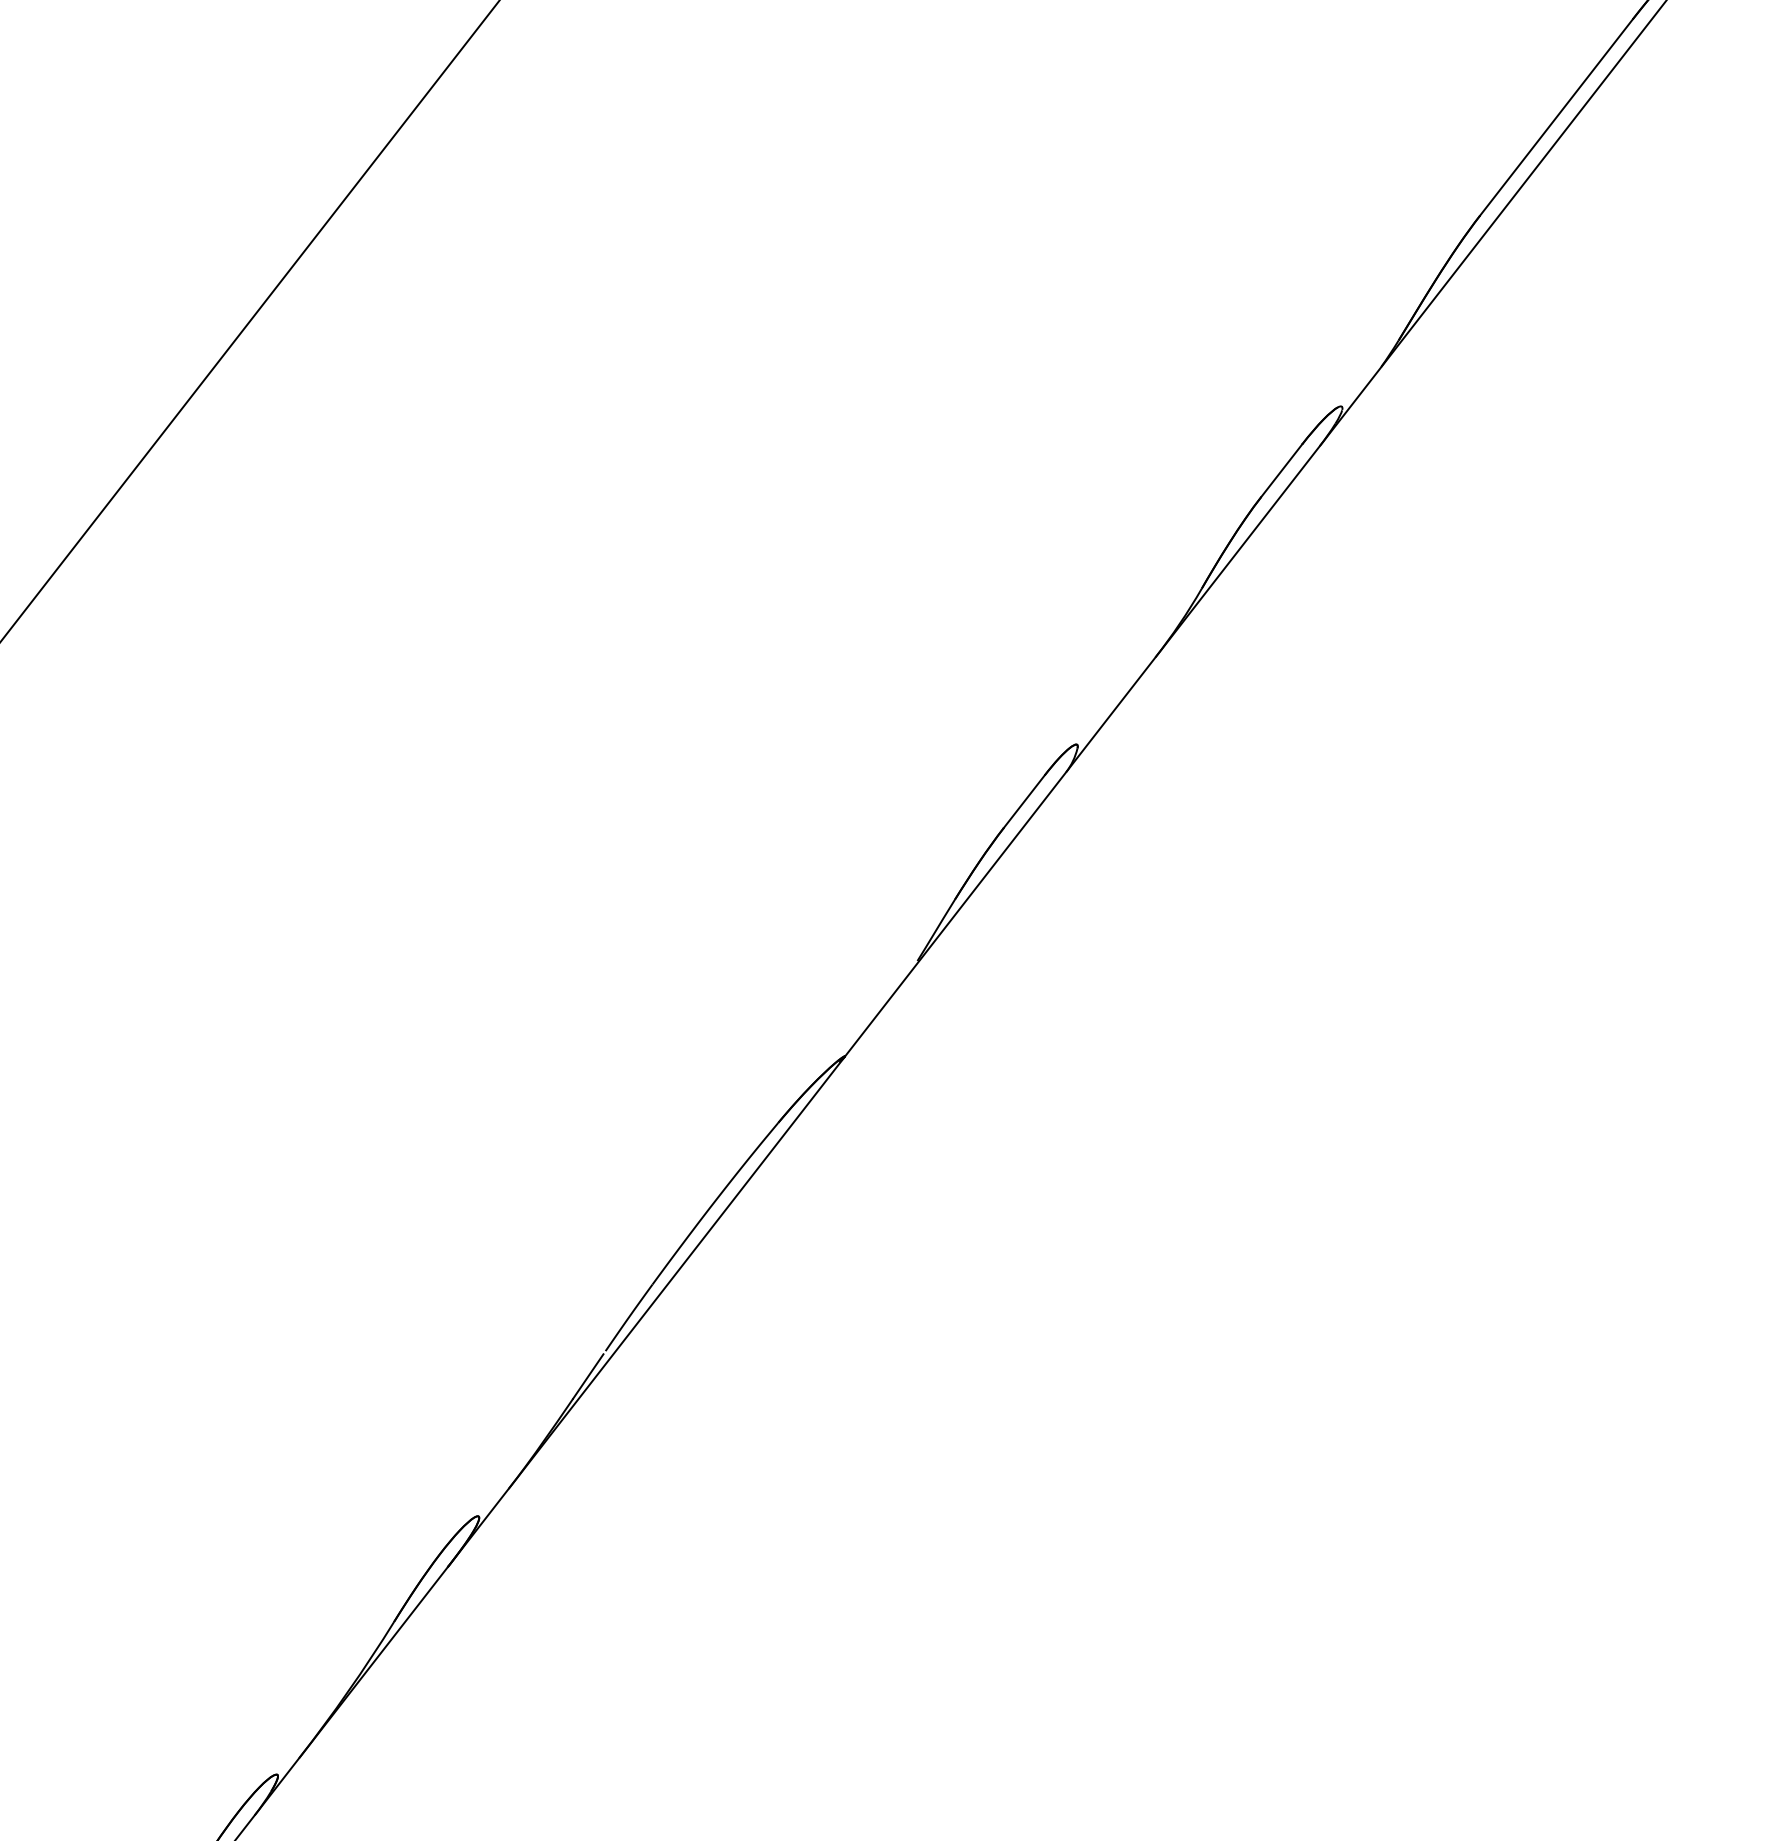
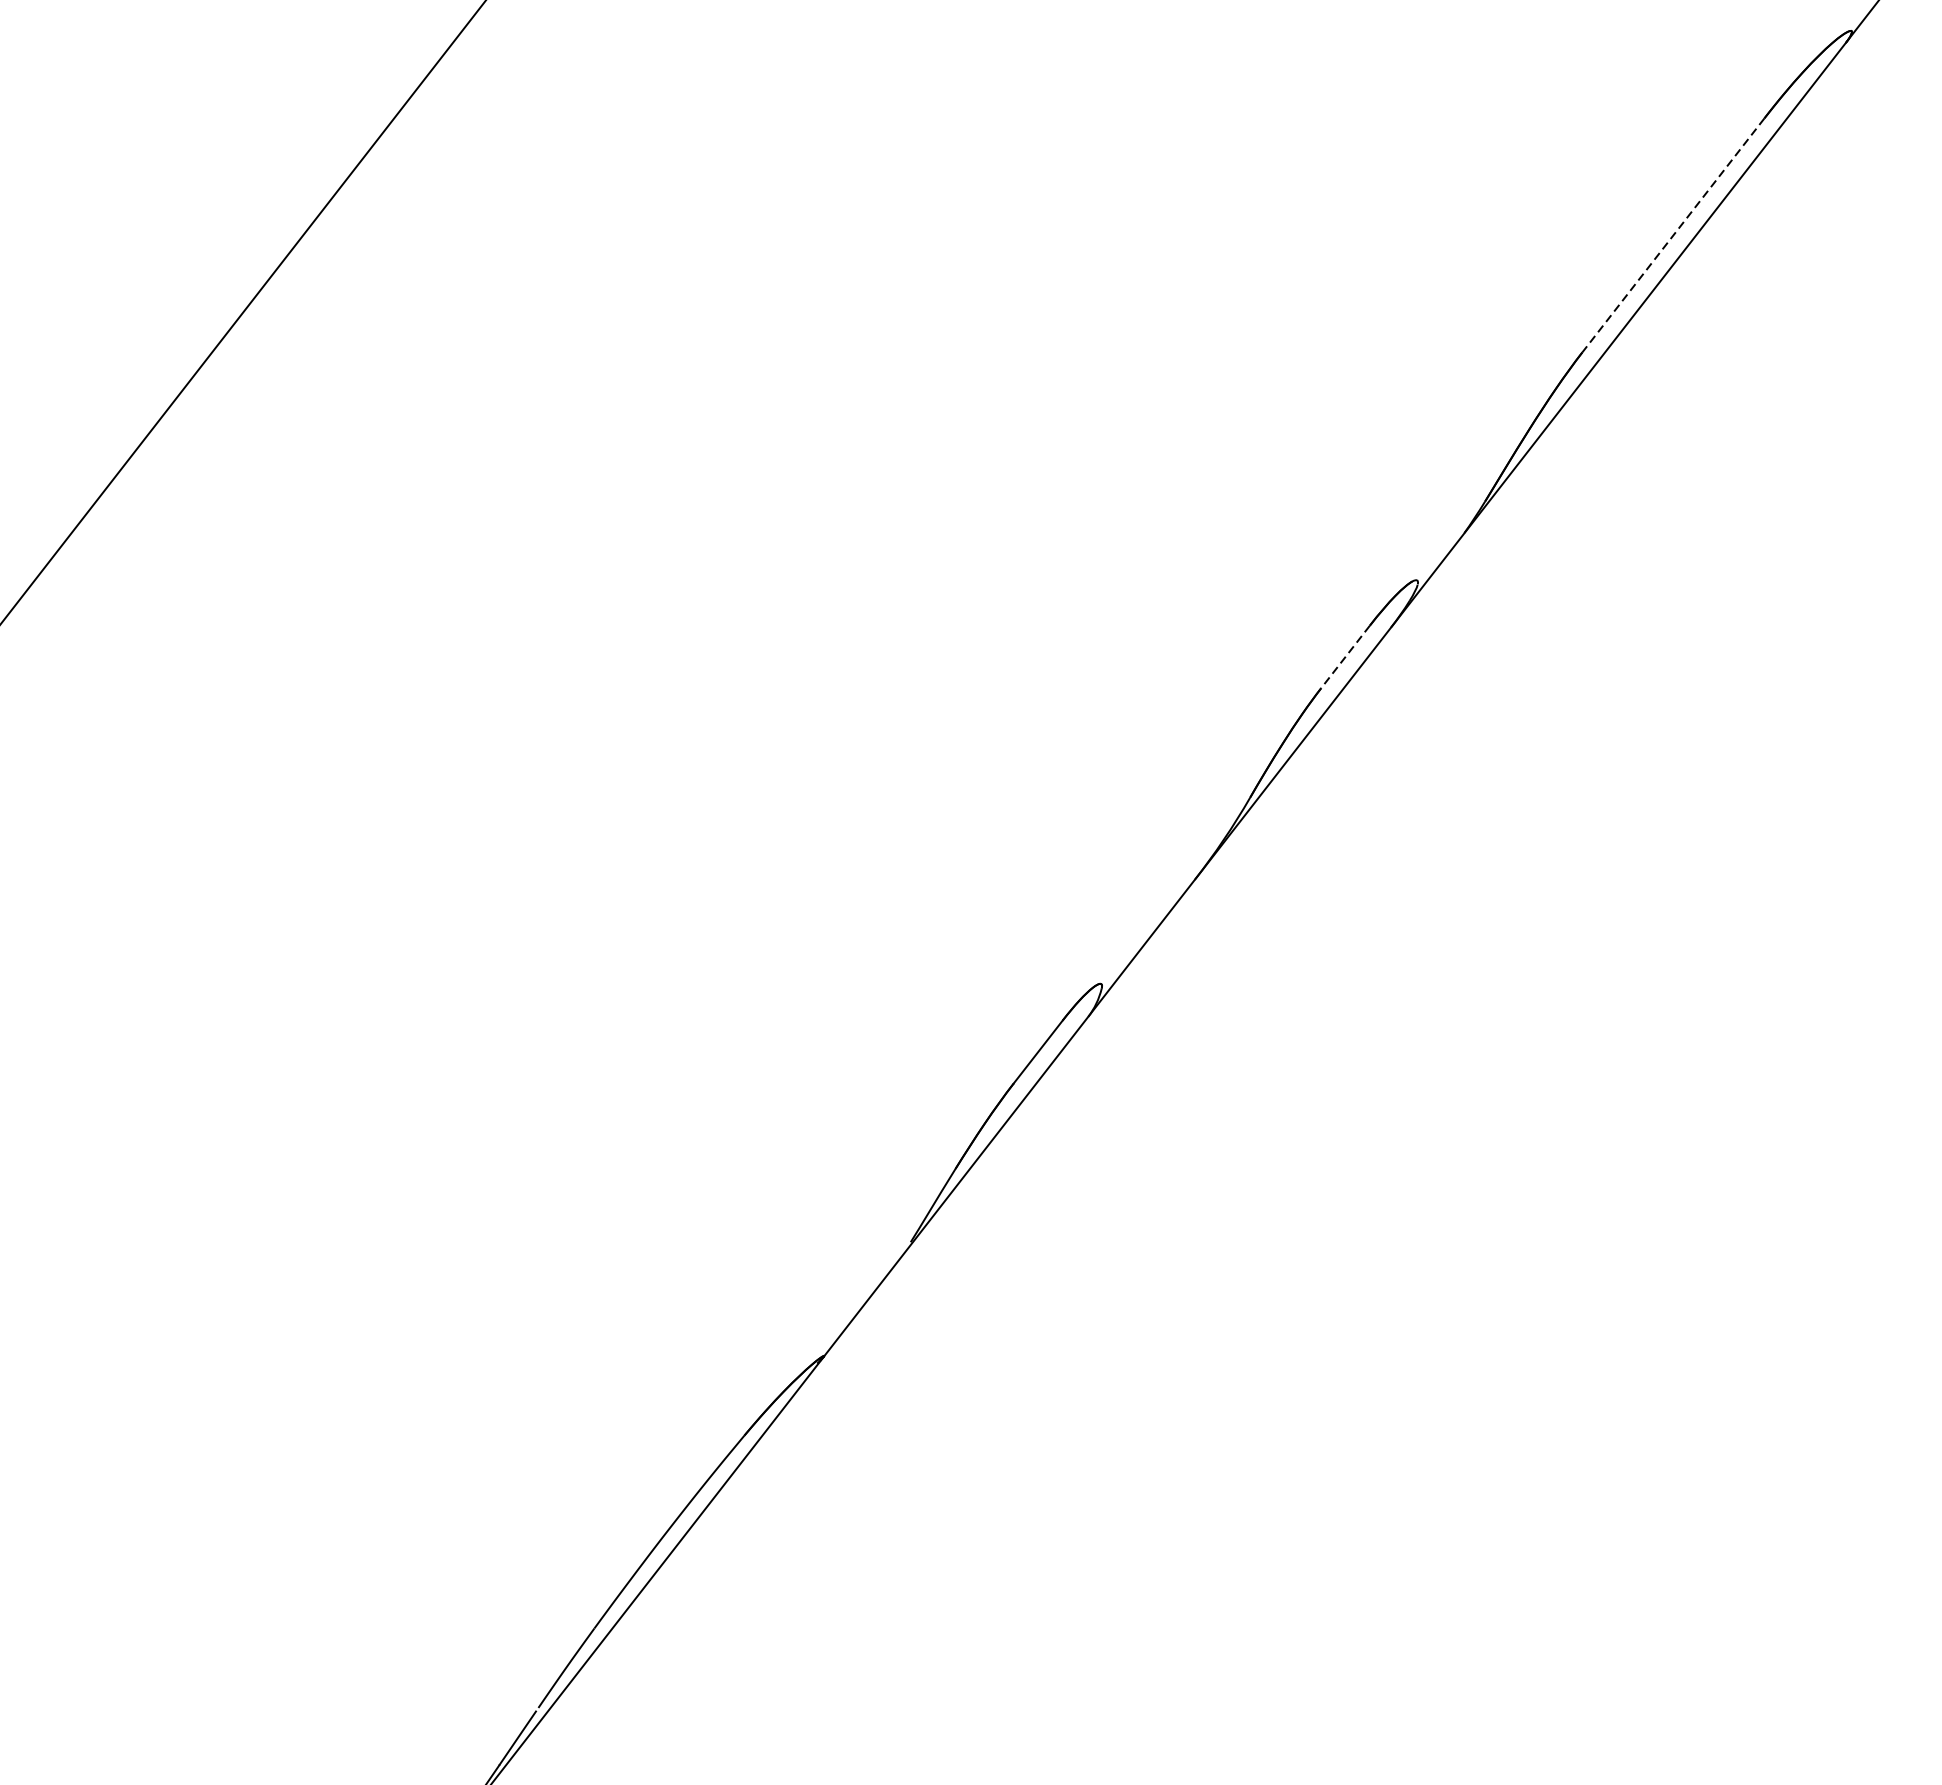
line: (1556, 117) -> (1673, 235), solid -> dashed
line: (1281, 471) -> (1345, 657), solid -> dashed

